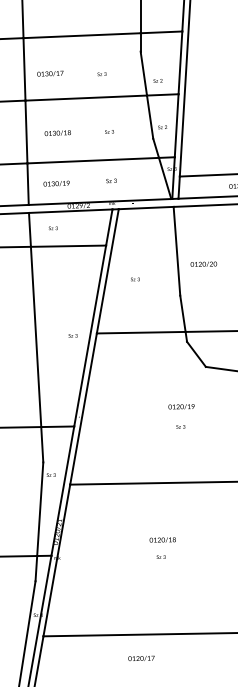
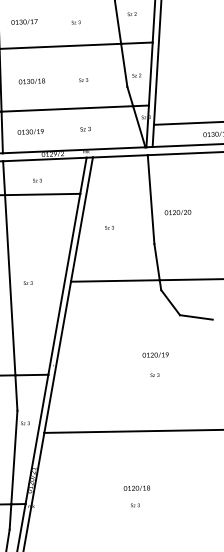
text: (157, 80) -> (131, 13), moved
text: (52, 228) -> (36, 180), moved
text: (72, 335) -> (27, 282), moved

